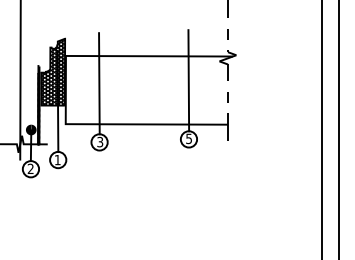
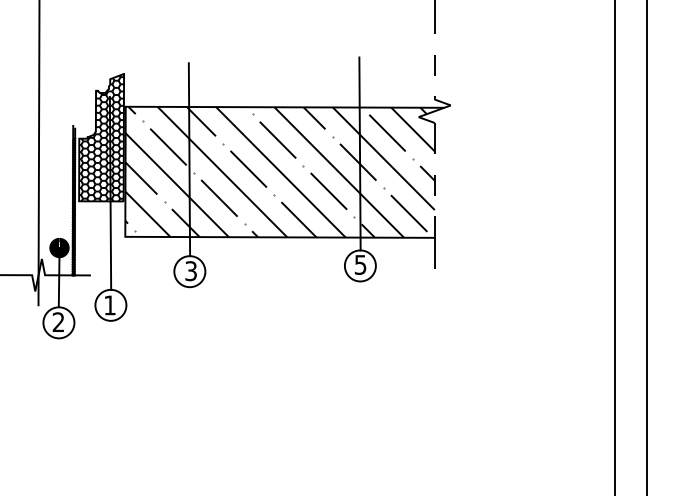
hatch: (146, 89) -> (279, 170), added

